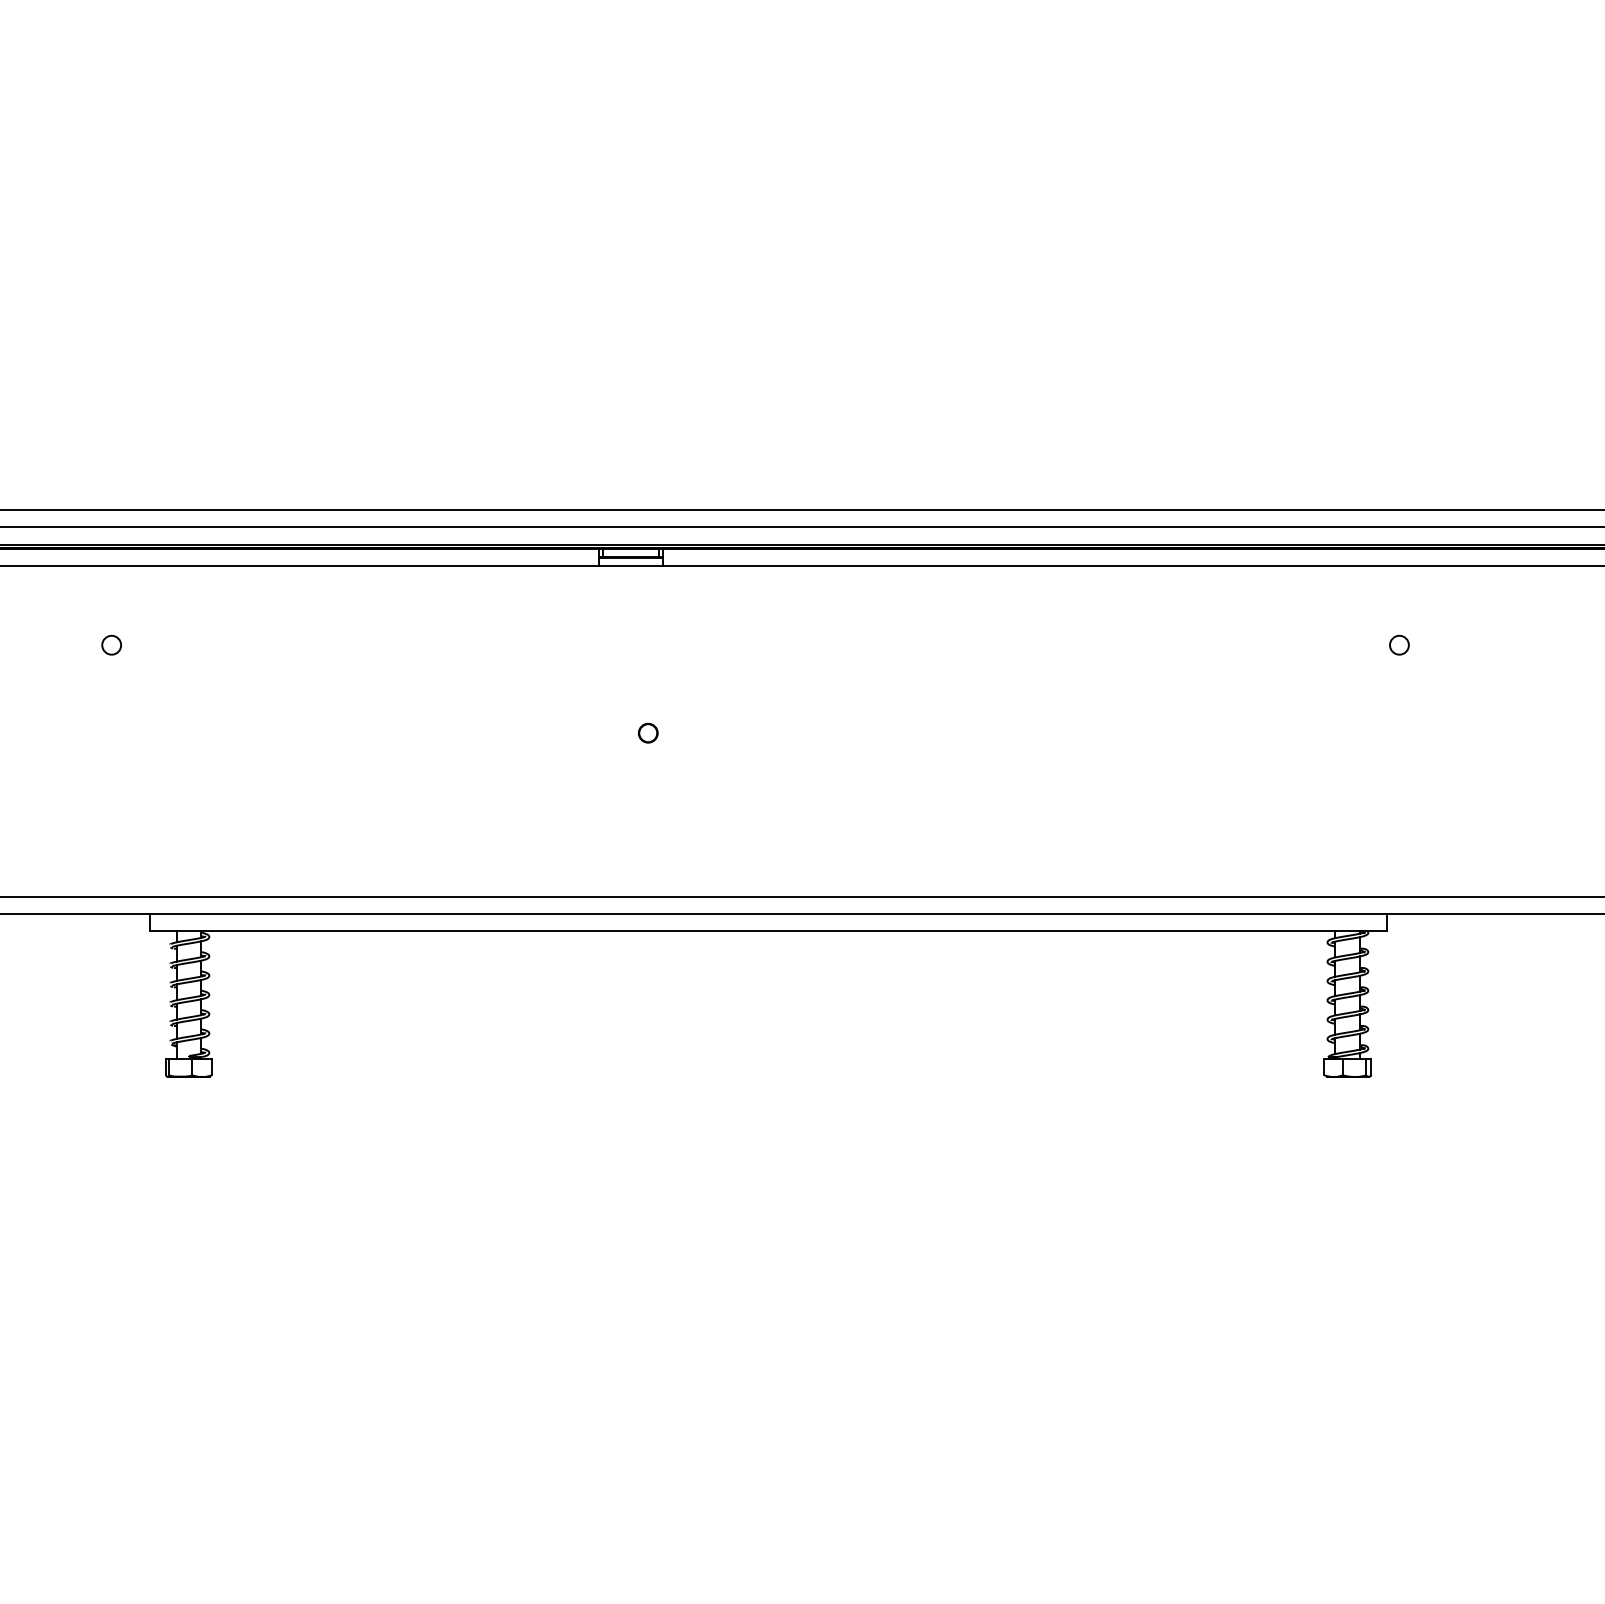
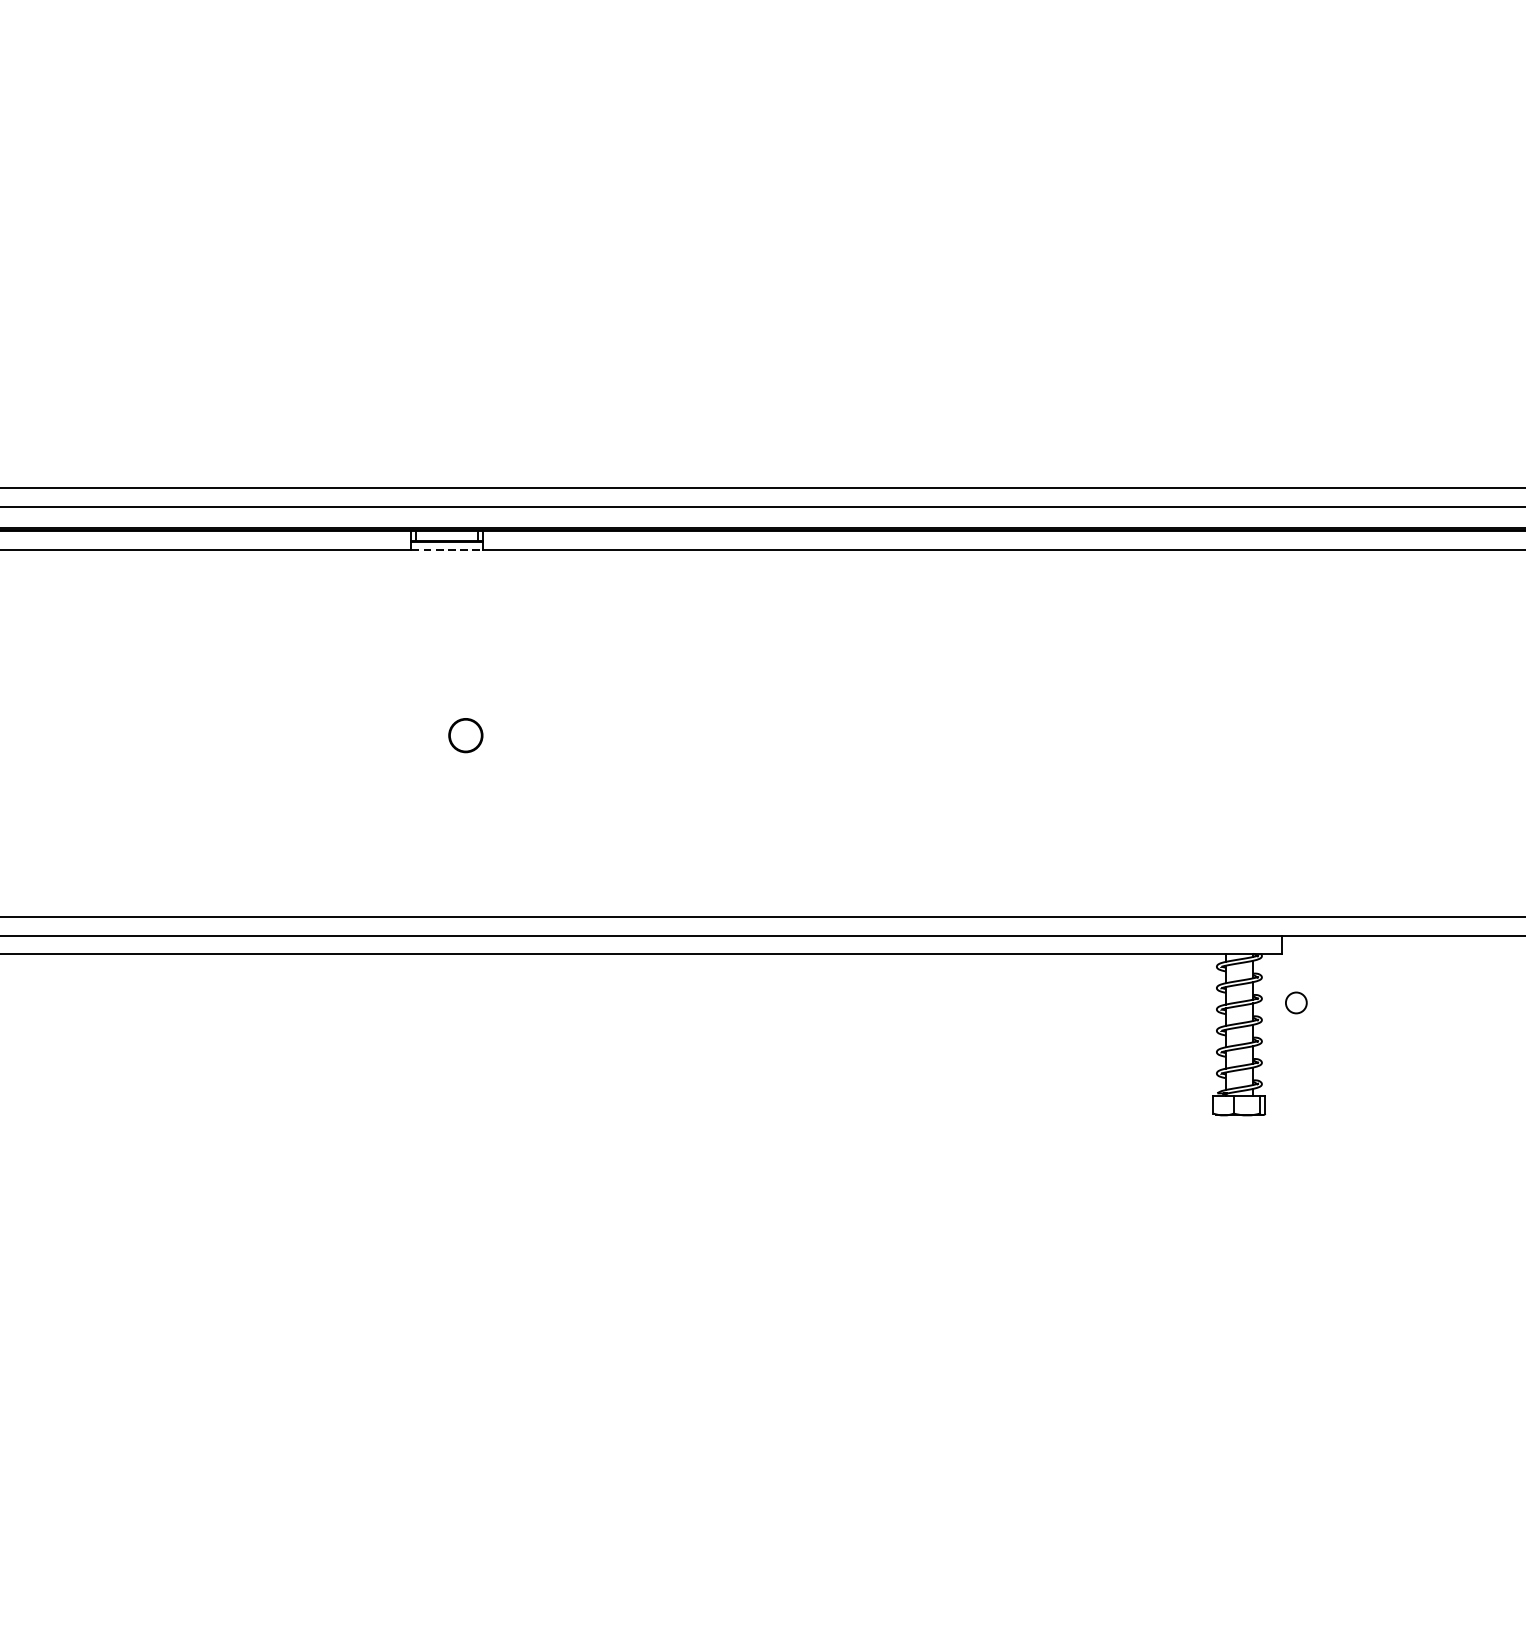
line: (631, 565) -> (447, 550), solid -> dashed
circle: (1399, 644) -> (1296, 1002), moved
part: (648, 732) -> (466, 734), size x1.6

